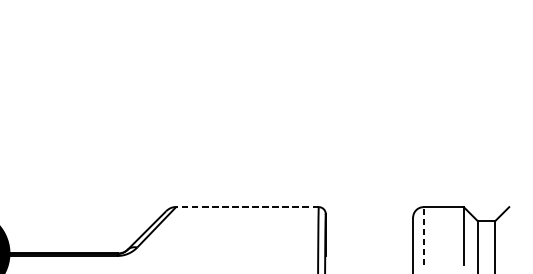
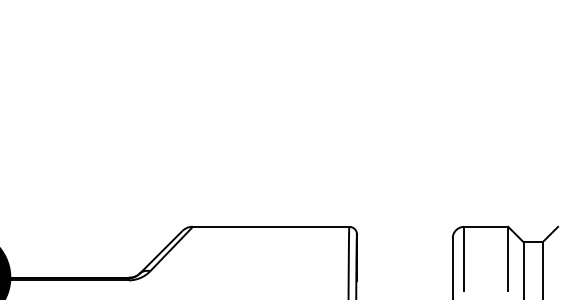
line: (246, 206) -> (270, 226), dashed -> solid
line: (423, 235) -> (464, 258), dashed -> solid

